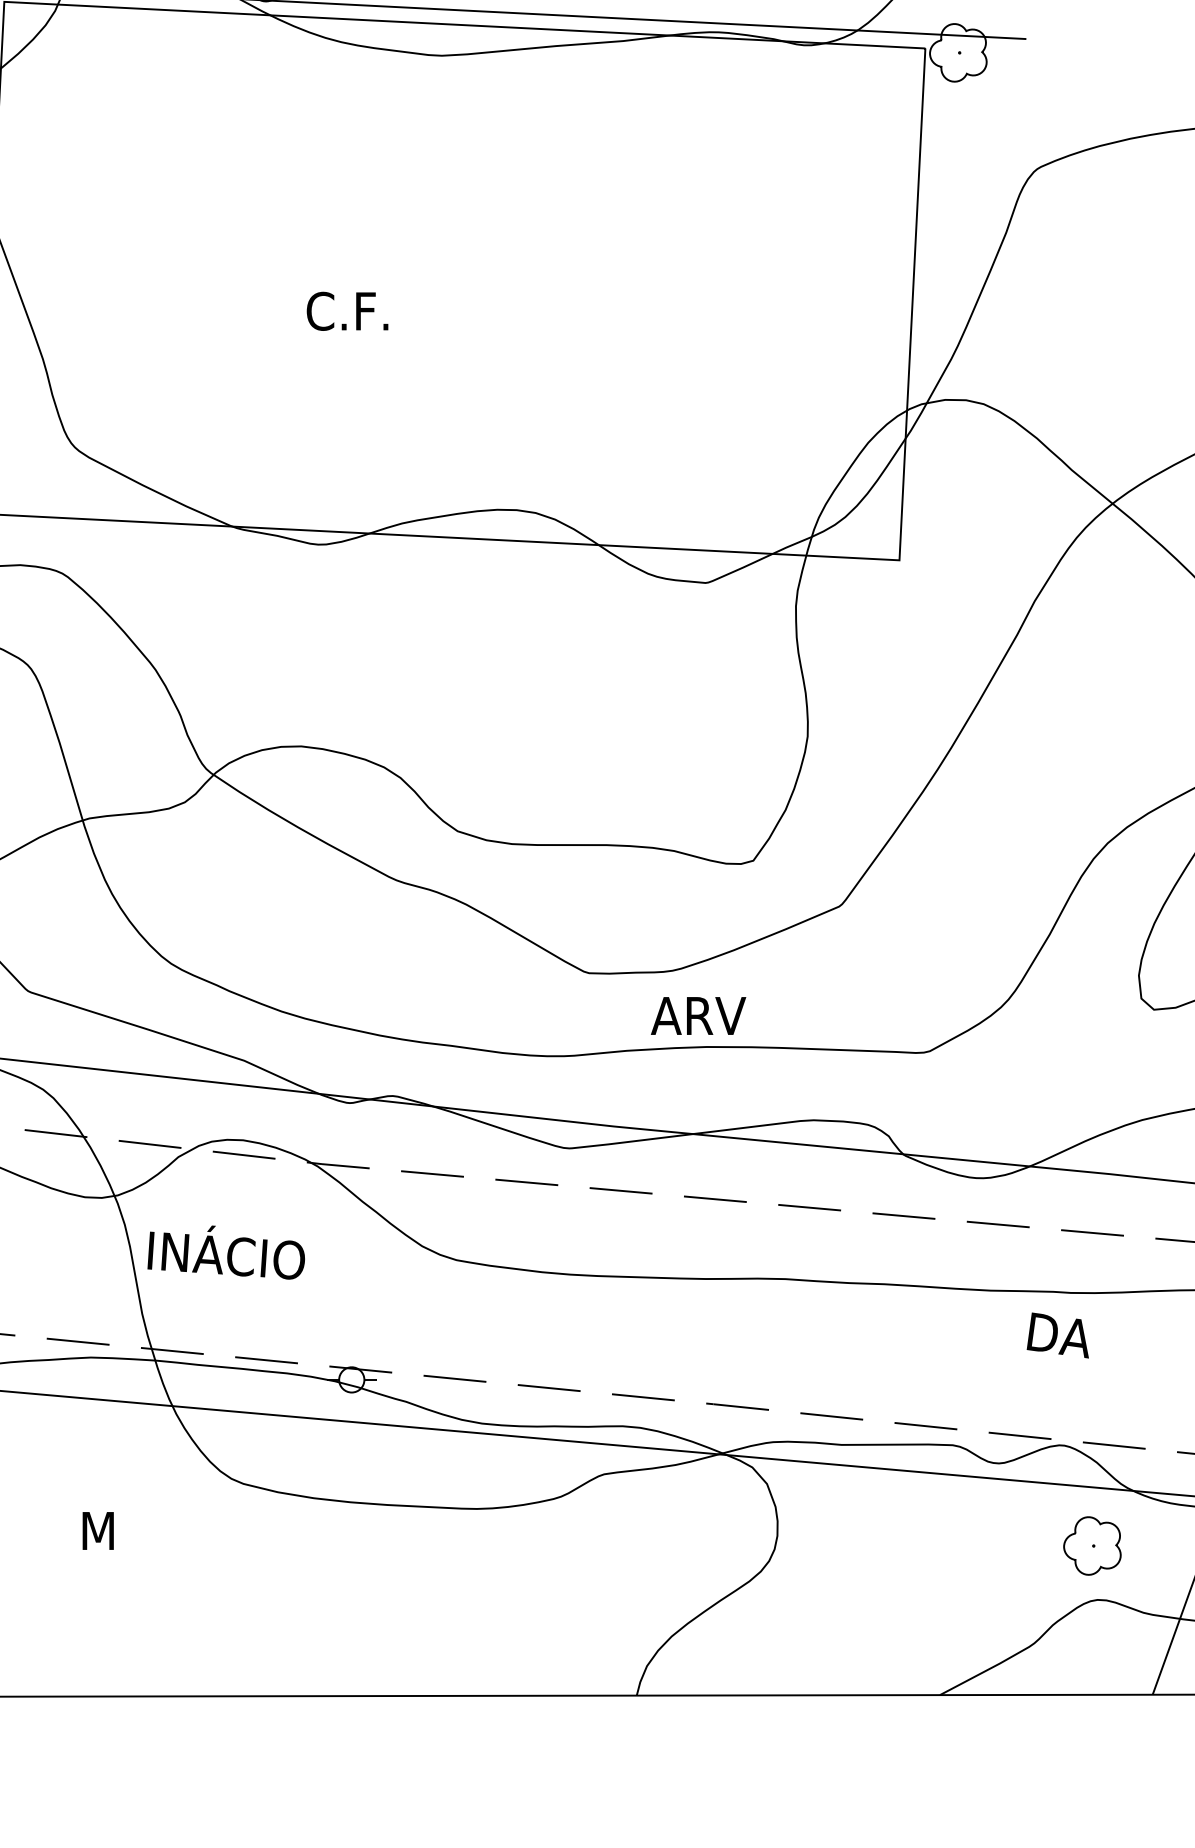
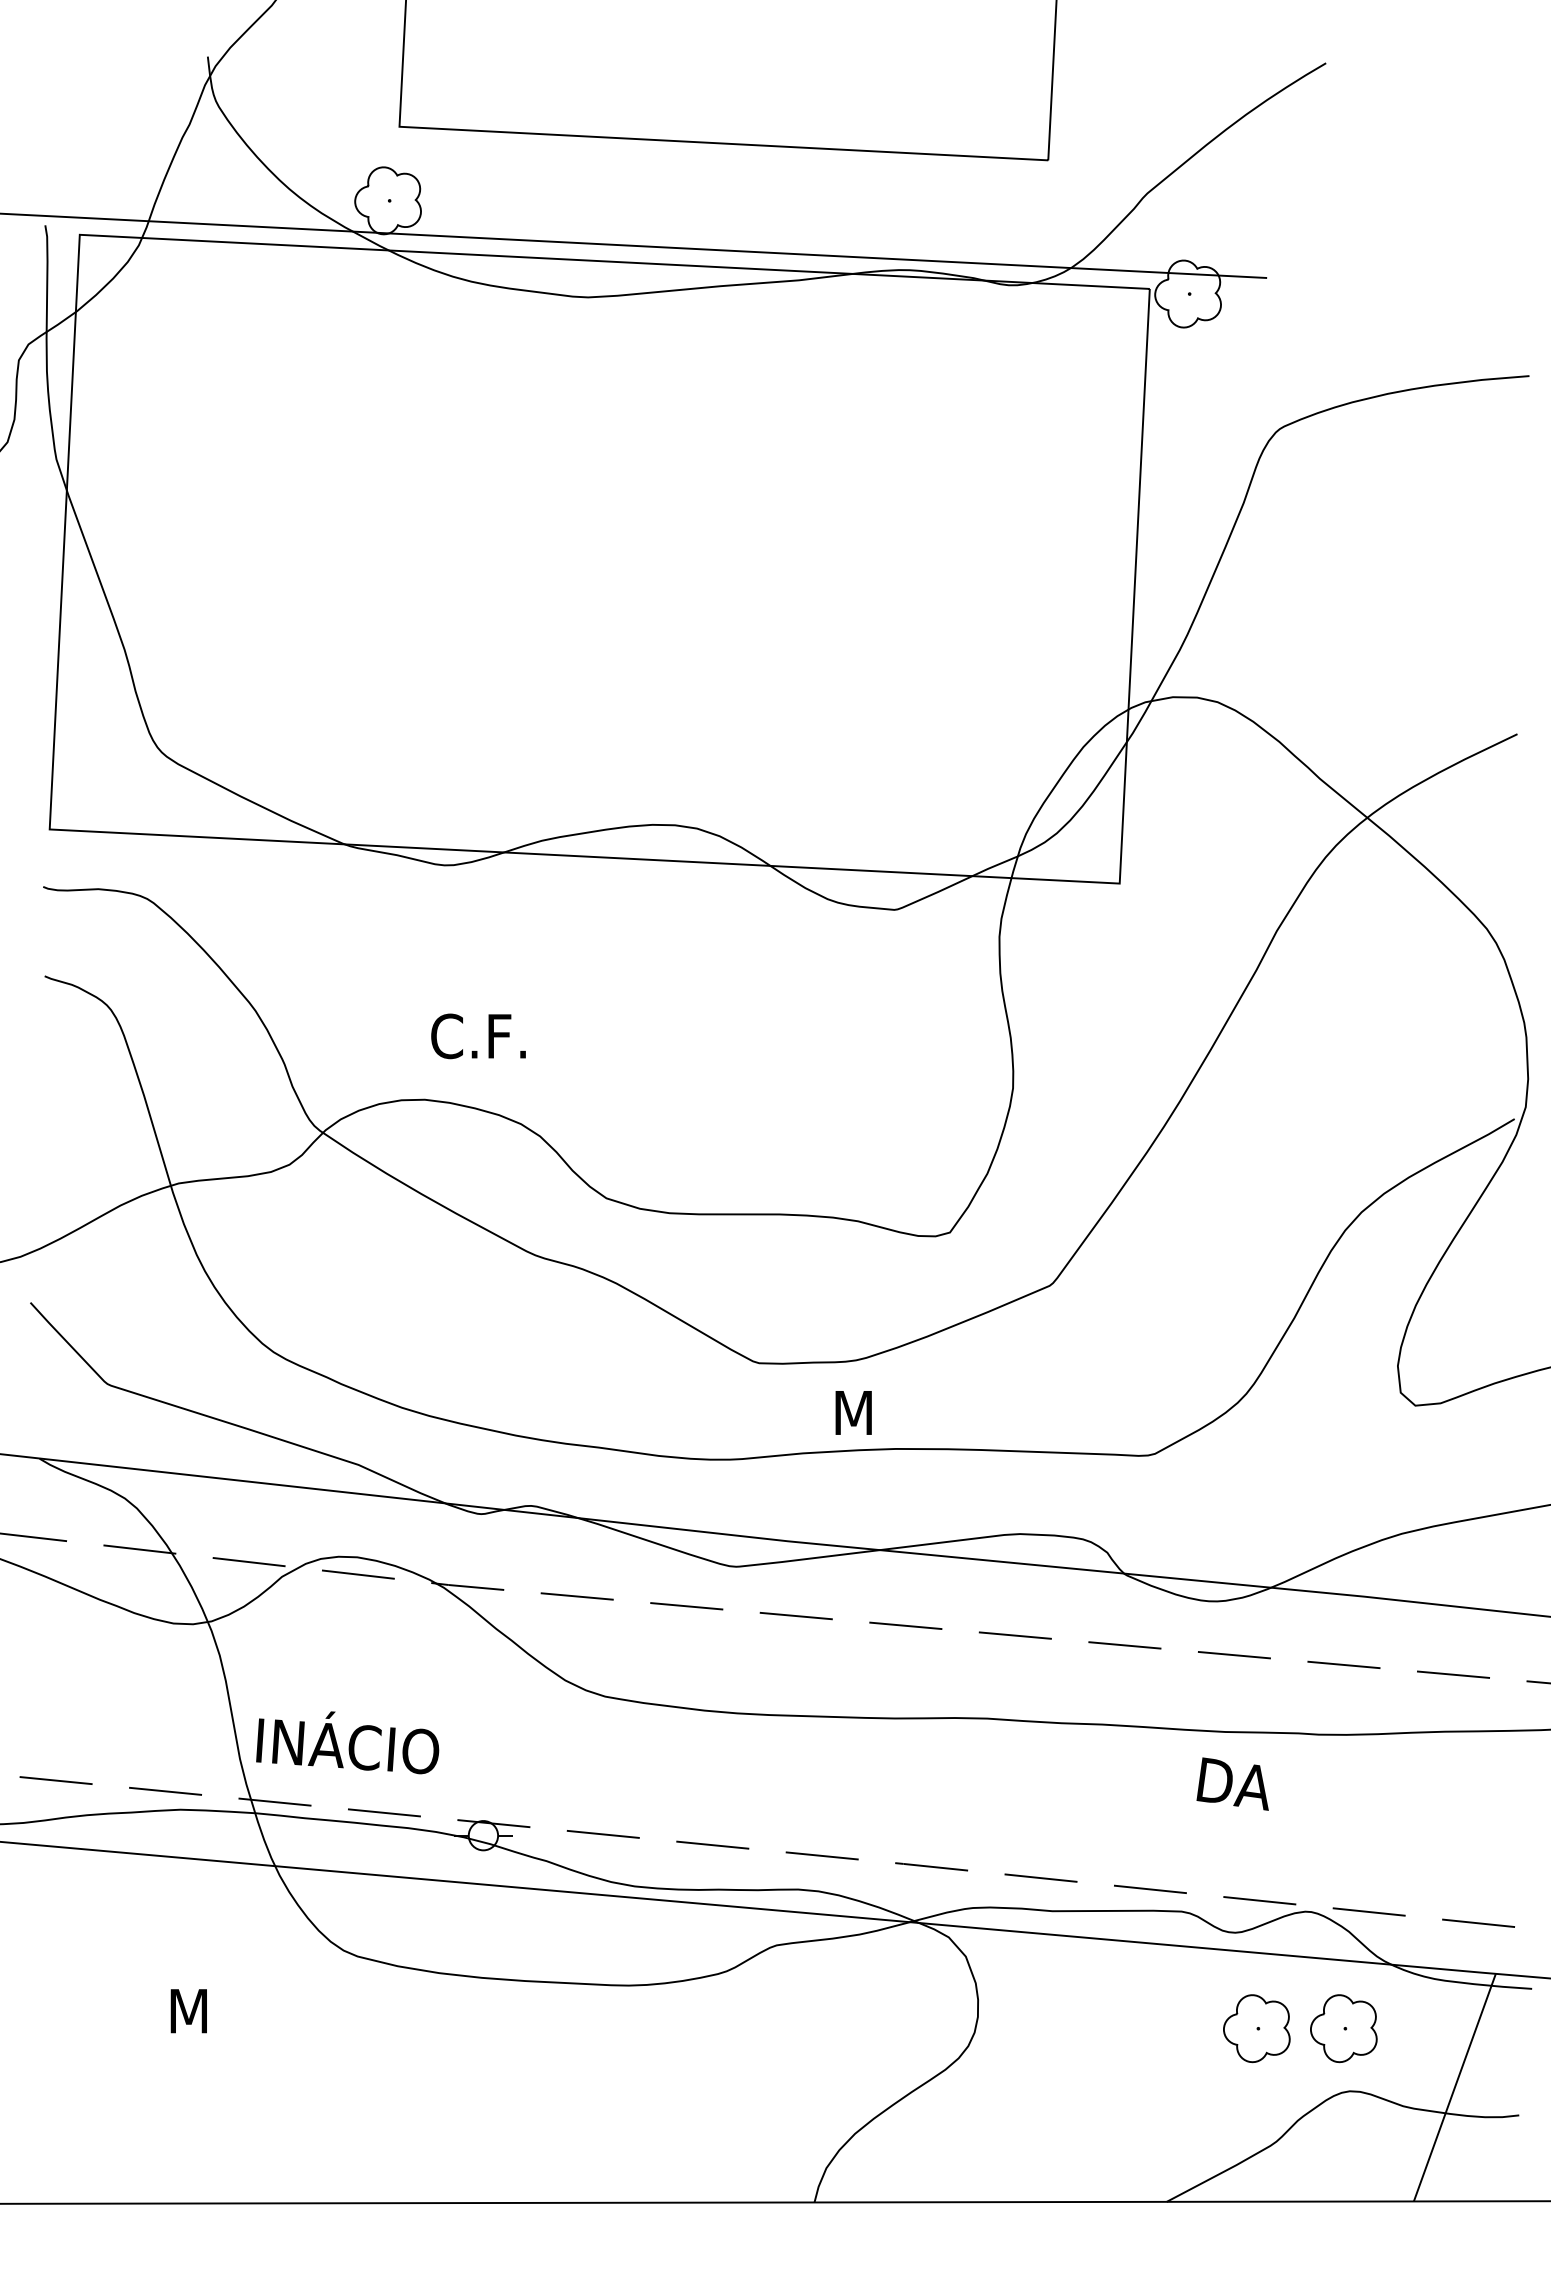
text: (347, 311) -> (478, 1036), moved
text: (697, 1015) -> (885, 1412), ARV -> M
text: (226, 1252) -> (347, 1742), moved
text: (1057, 1334) -> (1232, 1783), moved
part: (1017, 1545) -> (1256, 2028), added

